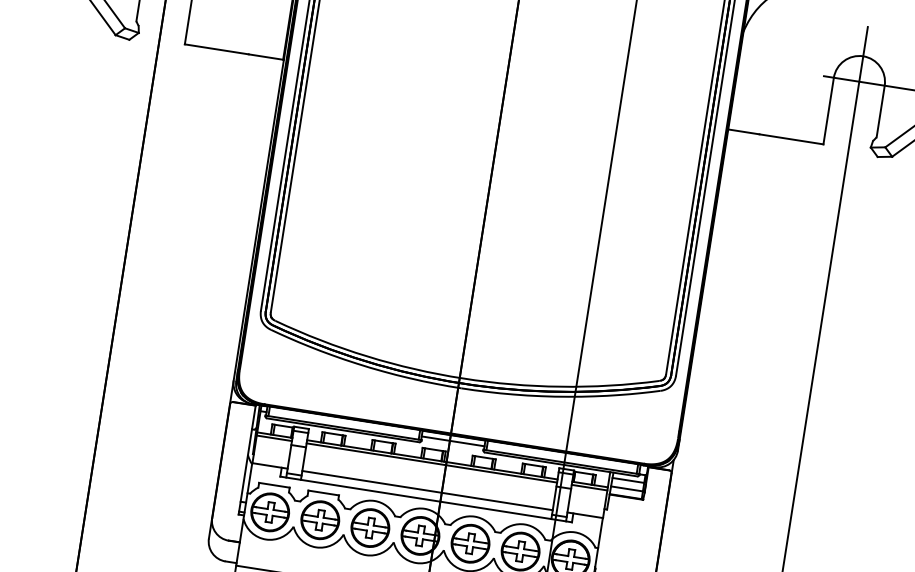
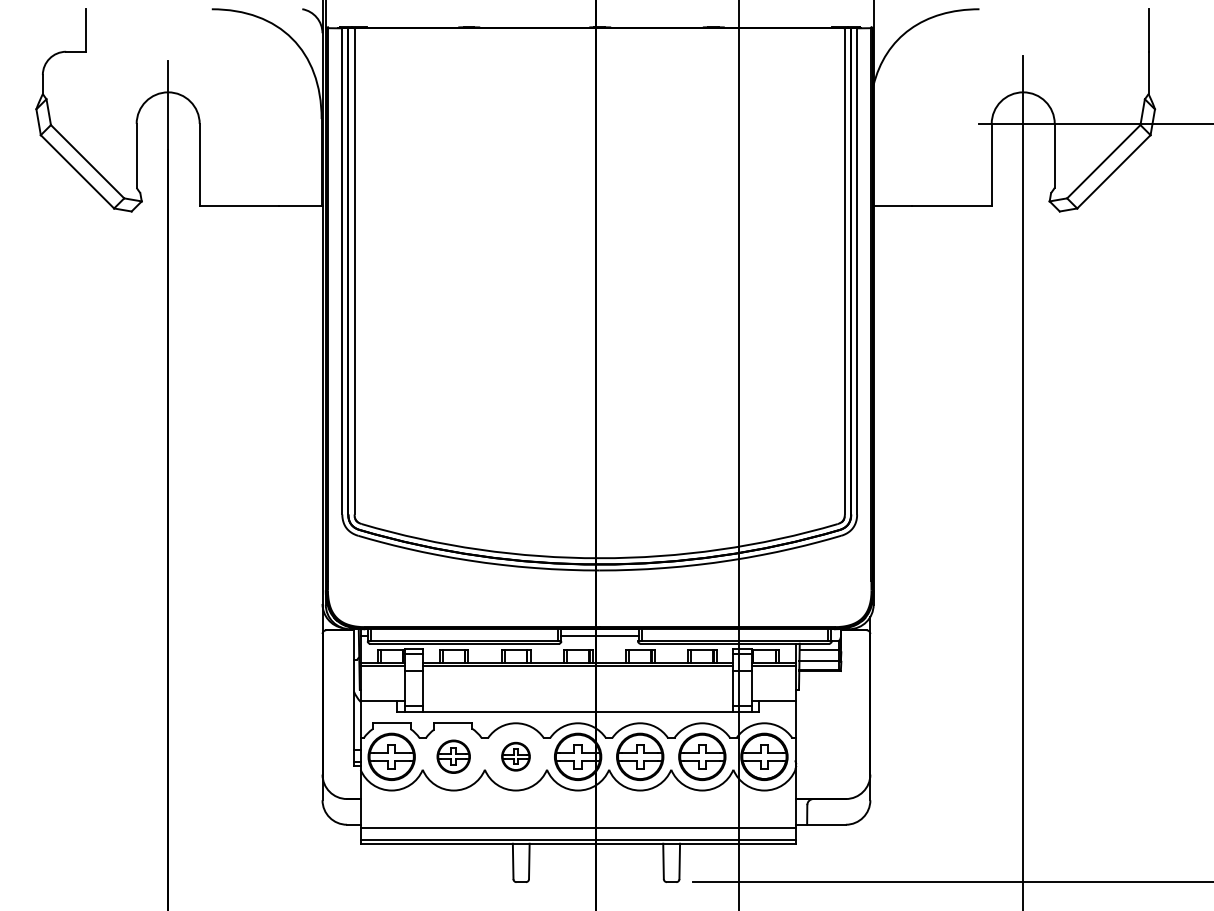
line: (427, 490) -> (577, 700), removed
part: (320, 519) -> (453, 756), size x0.7
part: (370, 527) -> (515, 756), size x0.6

